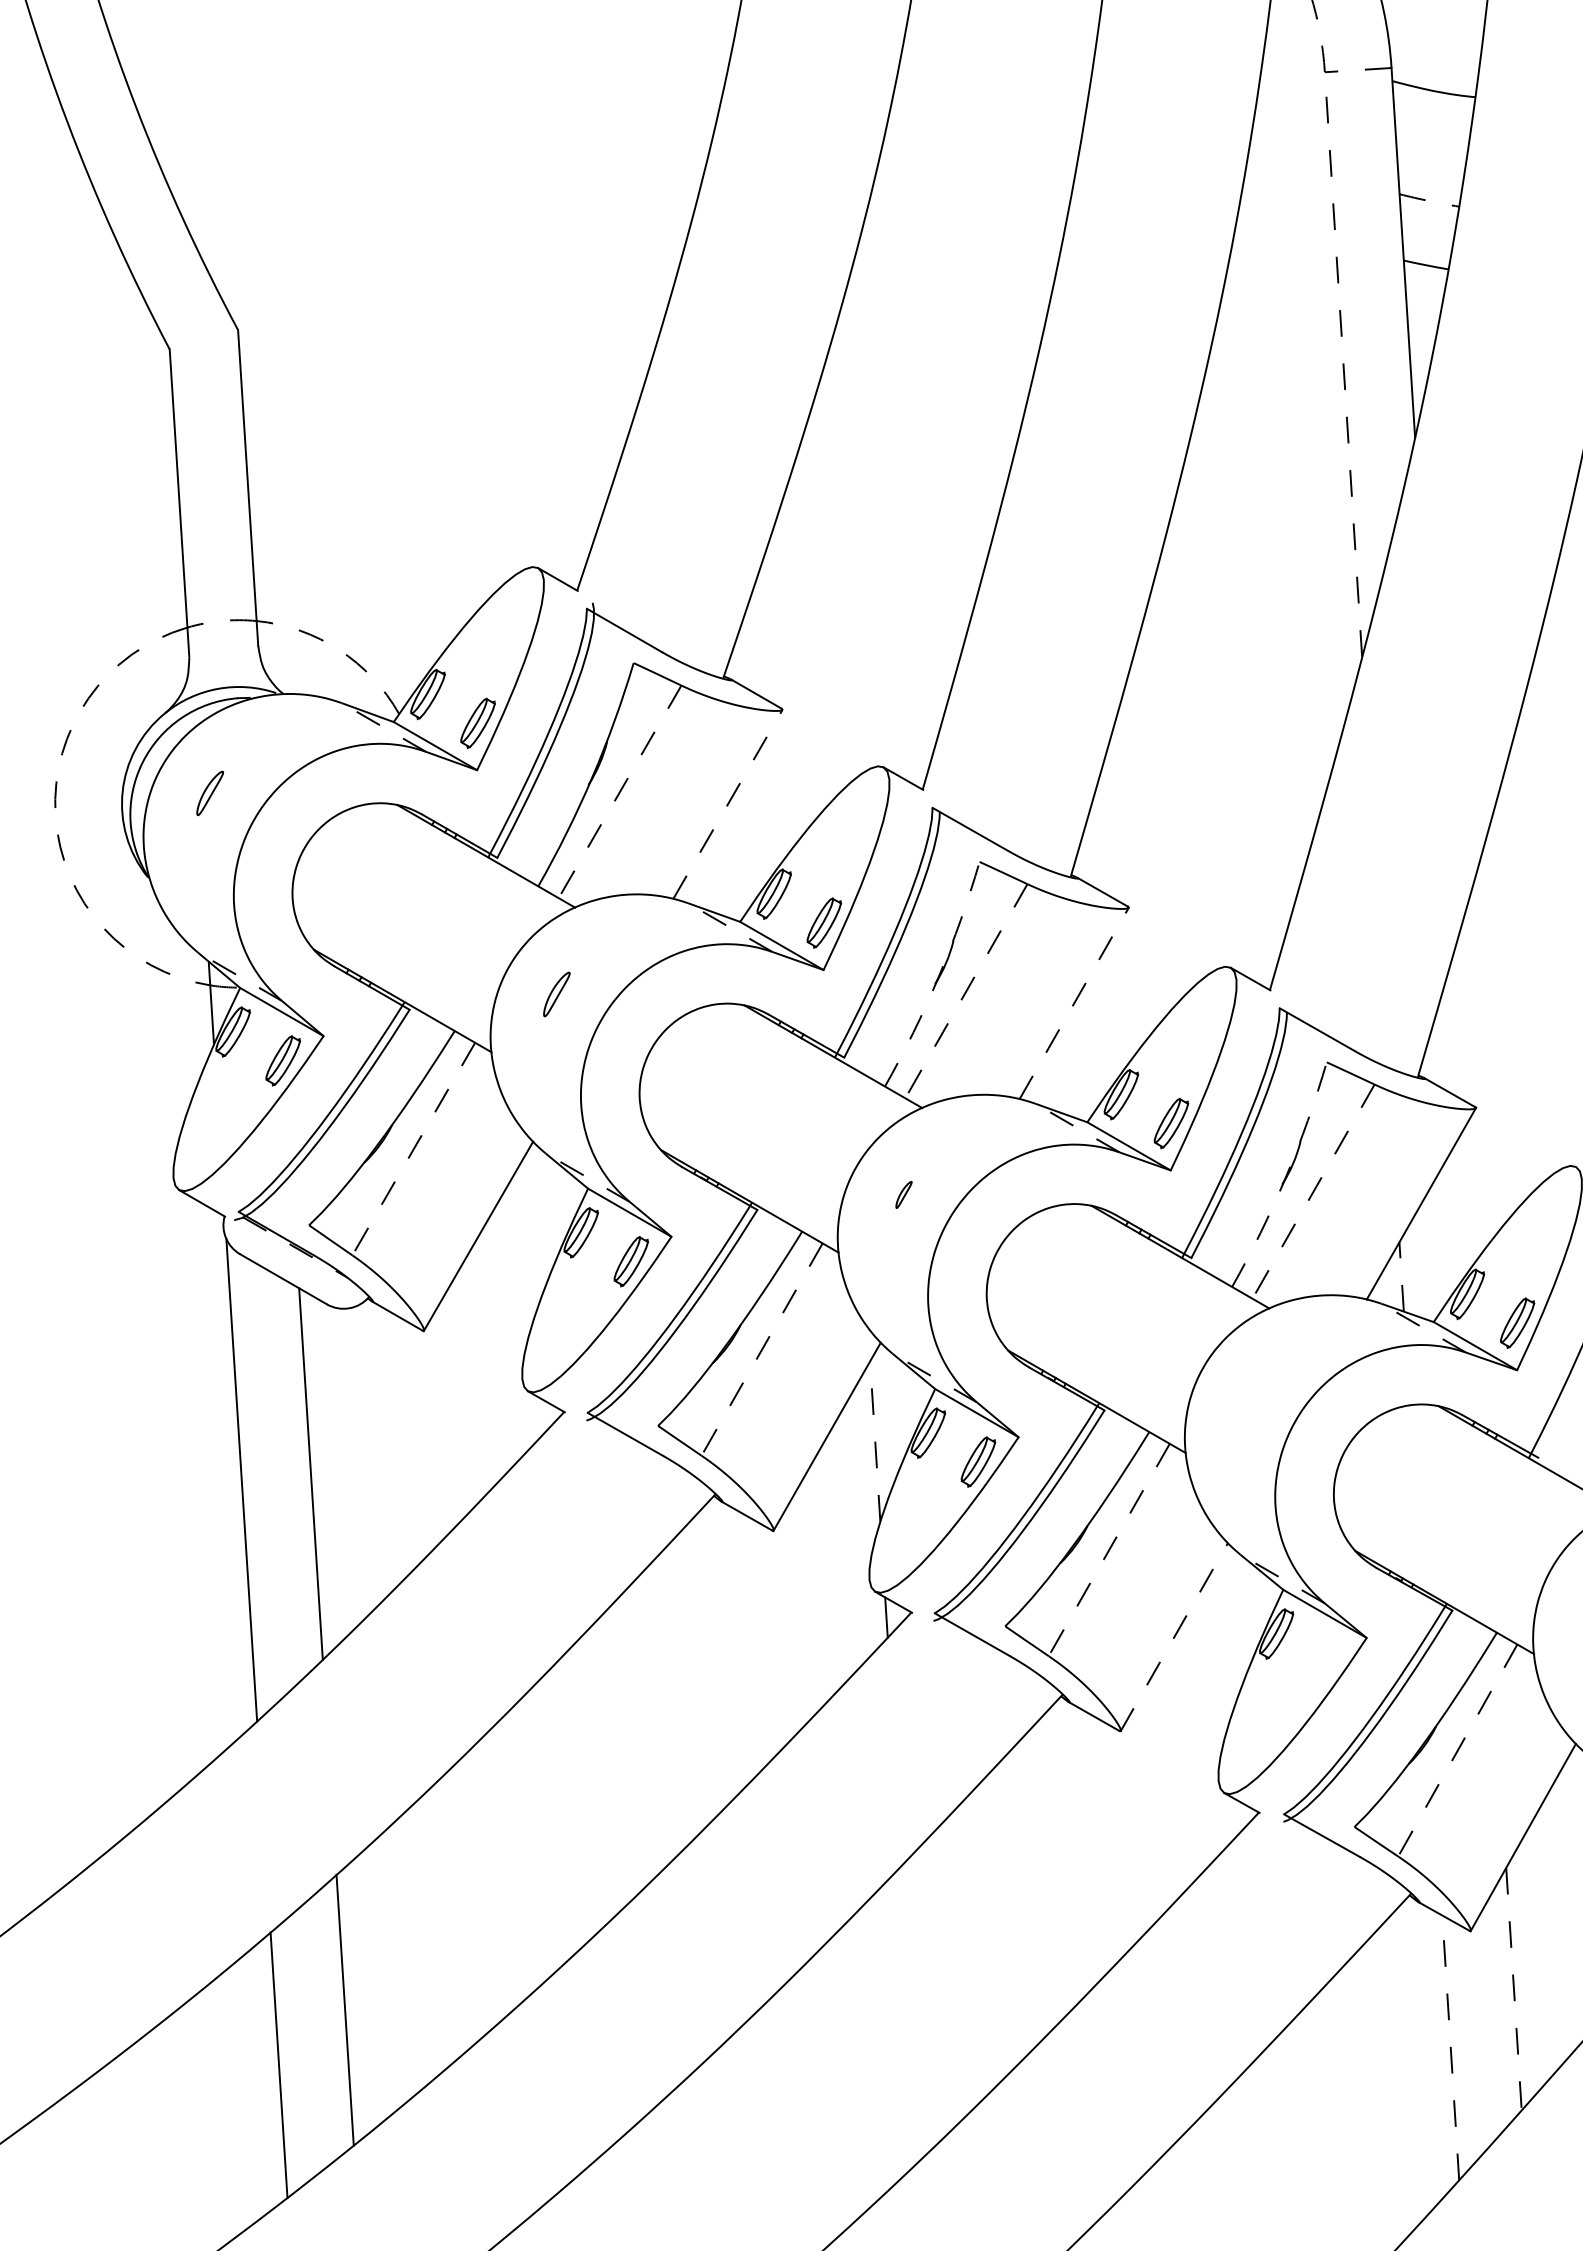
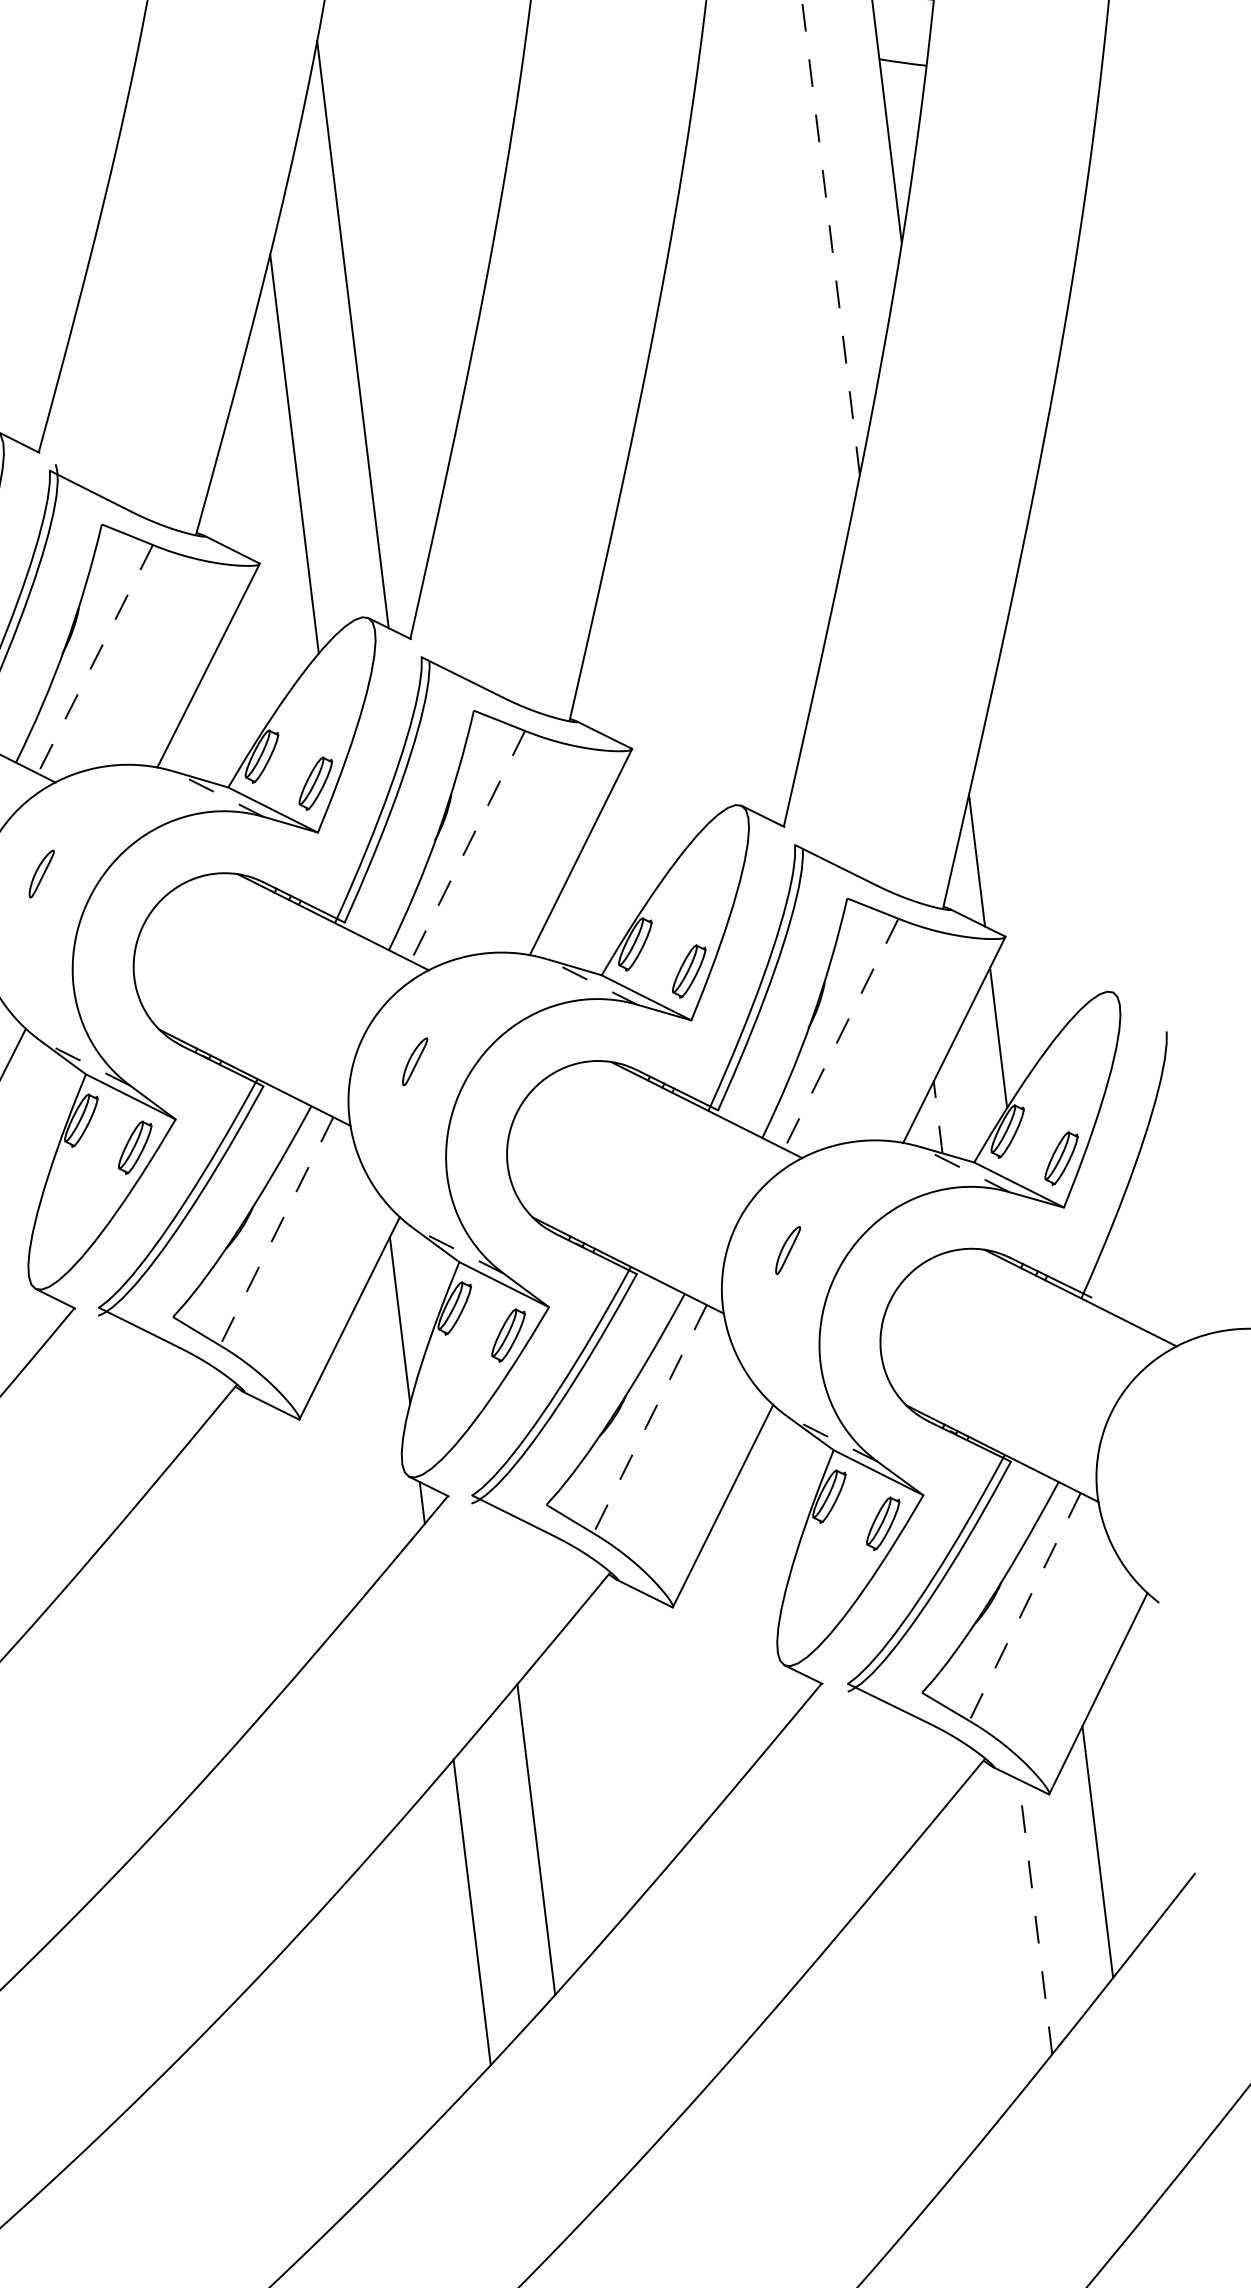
line: (884, 494) -> (352, 333), added
line: (821, 605) -> (293, 453), added
line: (728, 803) -> (208, 664), dashed -> solid
arc: (938, 976) -> (437, 832), dashed -> solid
line: (1074, 1002) -> (581, 851), dashed -> solid
line: (1453, 1032) -> (977, 859), added
arc: (1285, 1177) -> (811, 1020), dashed -> solid
part: (903, 1194) -> (414, 1061), size x1.67
line: (1463, 1203) -> (998, 1037), added
part: (1250, 1395) -> (787, 1249), added
line: (875, 1441) -> (400, 1320), dashed -> solid
line: (1174, 1637) -> (723, 1506), dashed -> solid
part: (1326, 1662) -> (883, 1523), added
line: (976, 1945) -> (535, 1838), added
line: (1513, 1989) -> (1097, 1852), dashed -> solid
line: (911, 2011) -> (471, 1911), added

